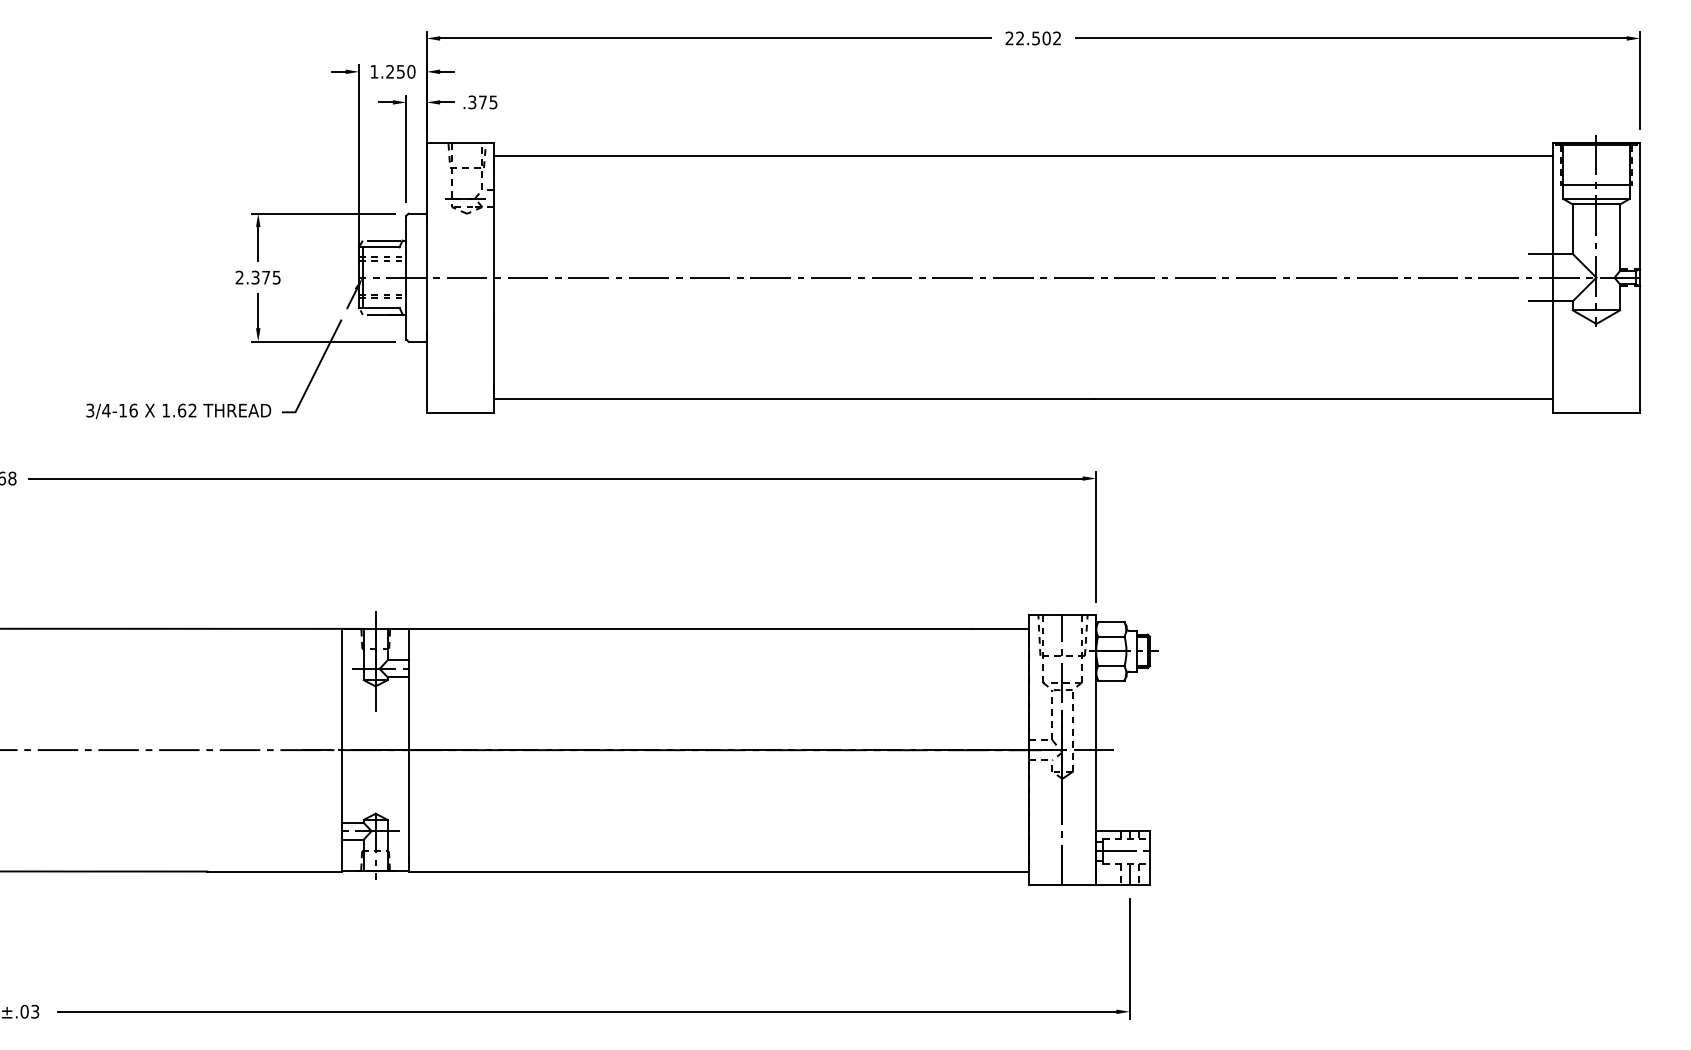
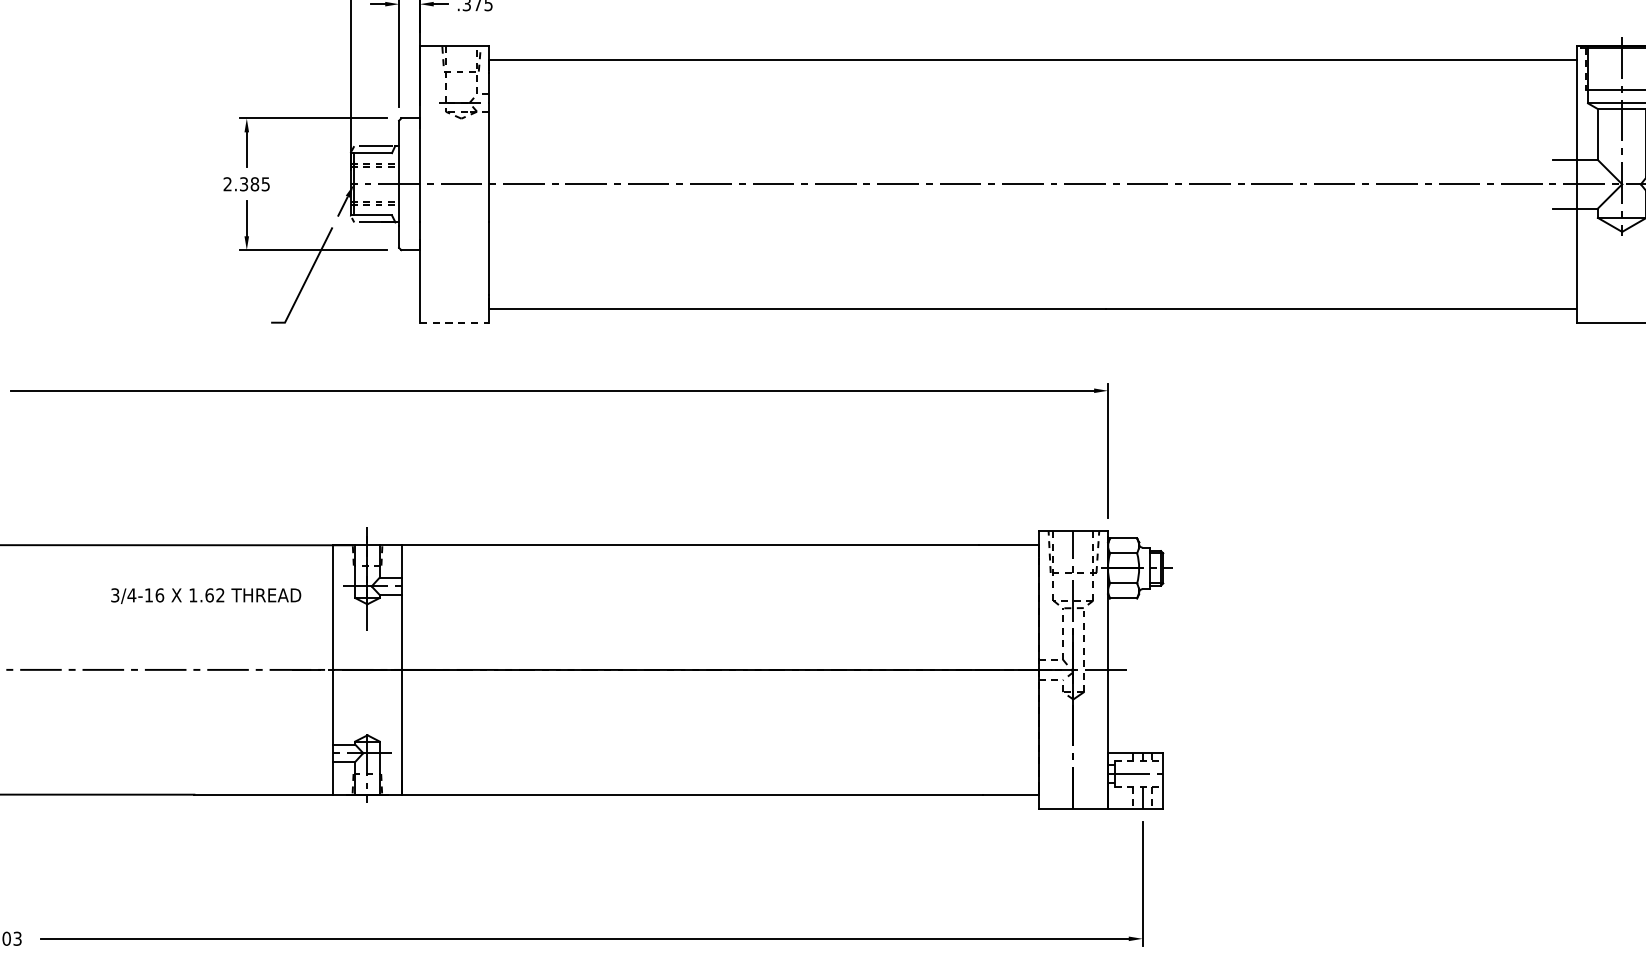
text: (266, 277) -> (255, 184), 2.375 -> 2.385
text: (178, 410) -> (205, 595), moved
line: (460, 412) -> (454, 322), solid -> dashed

